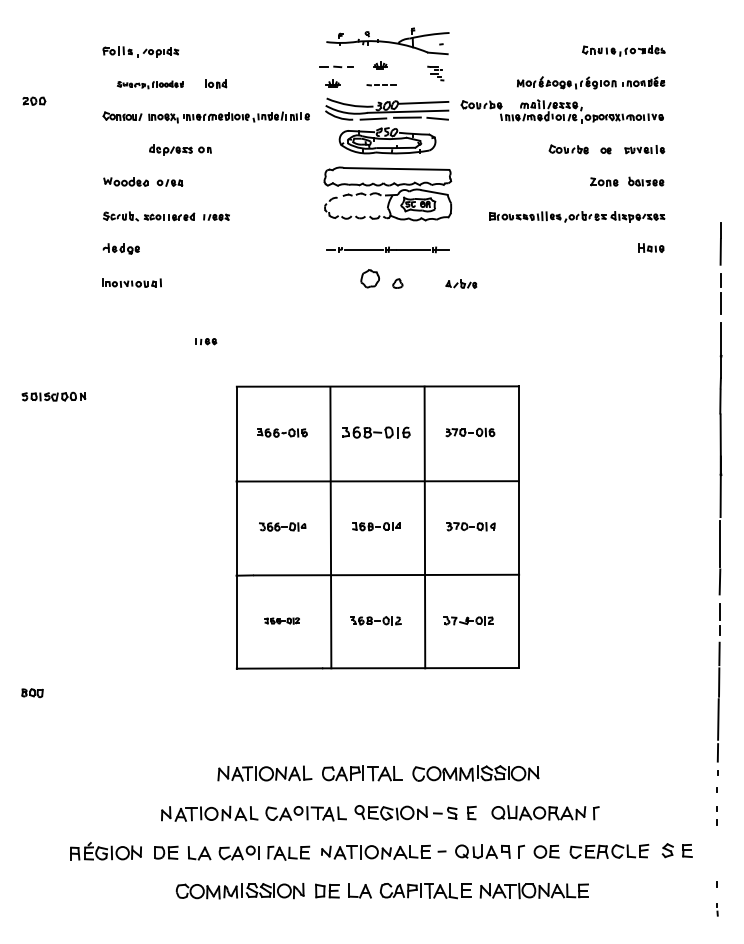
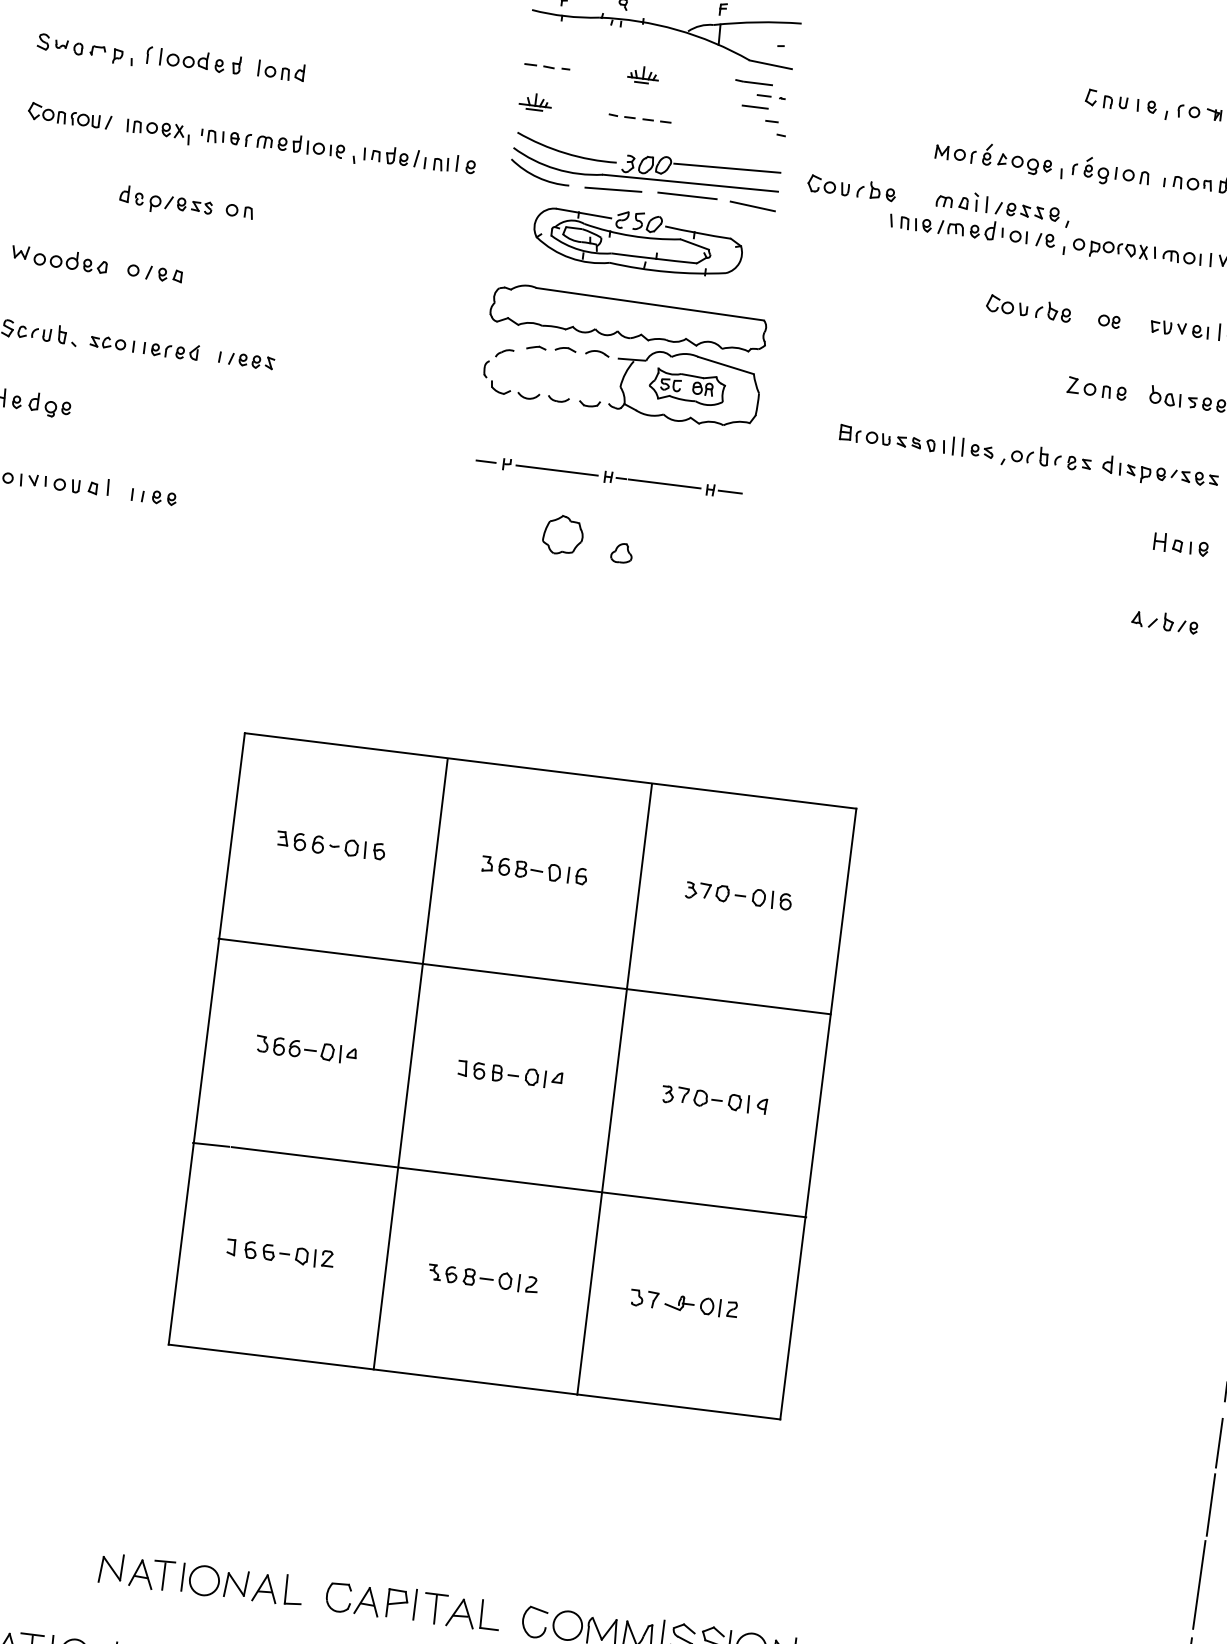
part: (336, 67) -> (547, 67), size x0.62
part: (435, 73) -> (760, 107), size x1.67
part: (150, 84) -> (139, 54), size x1.43
part: (461, 283) -> (1165, 620), moved
part: (206, 341) -> (154, 496), moved
part: (375, 432) -> (533, 869), size x0.71
part: (282, 620) -> (280, 1252), size x1.43

